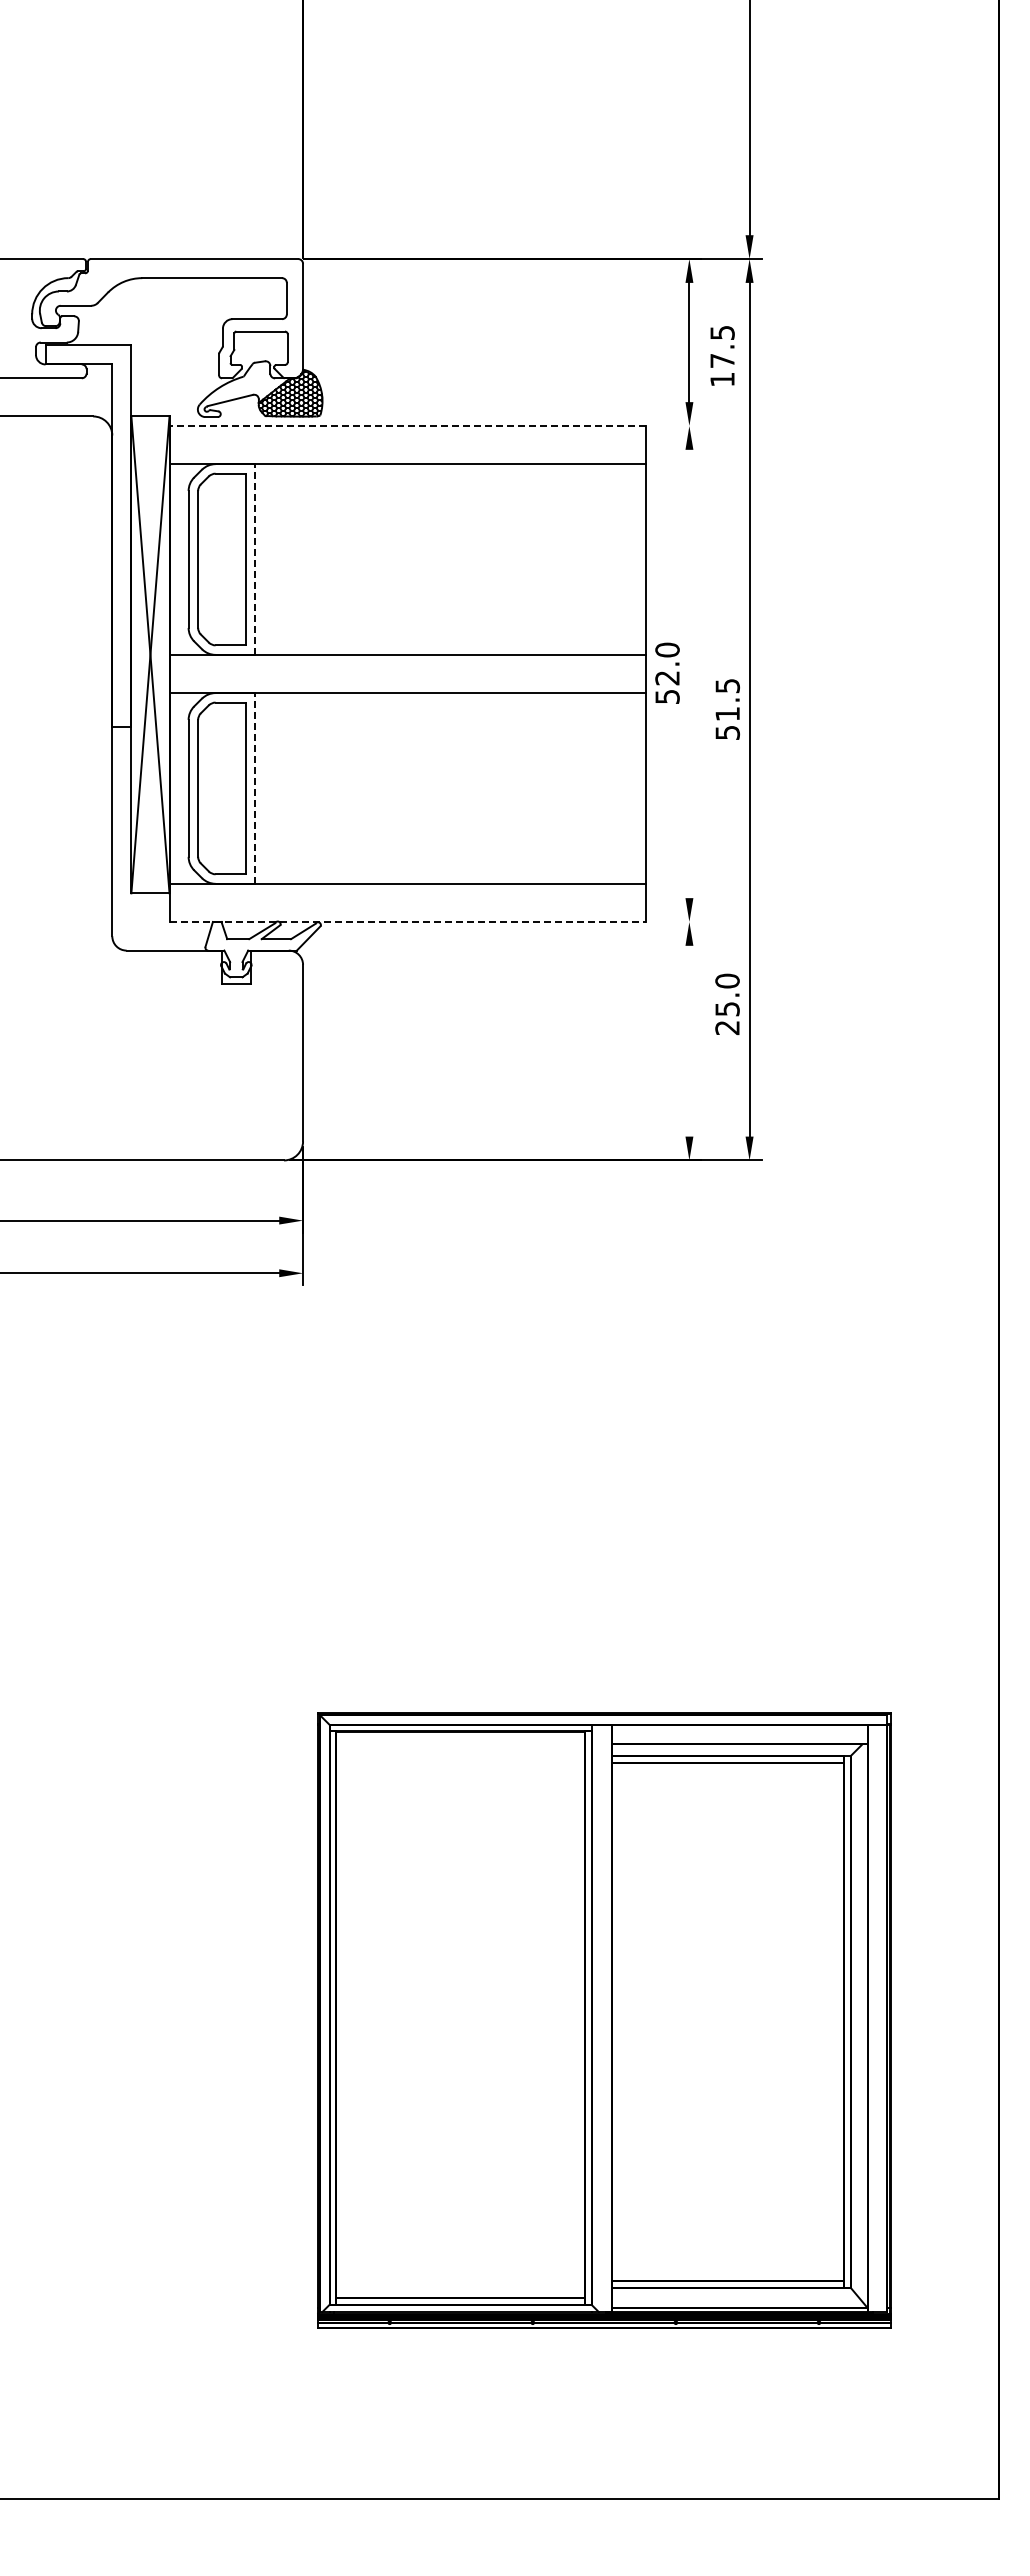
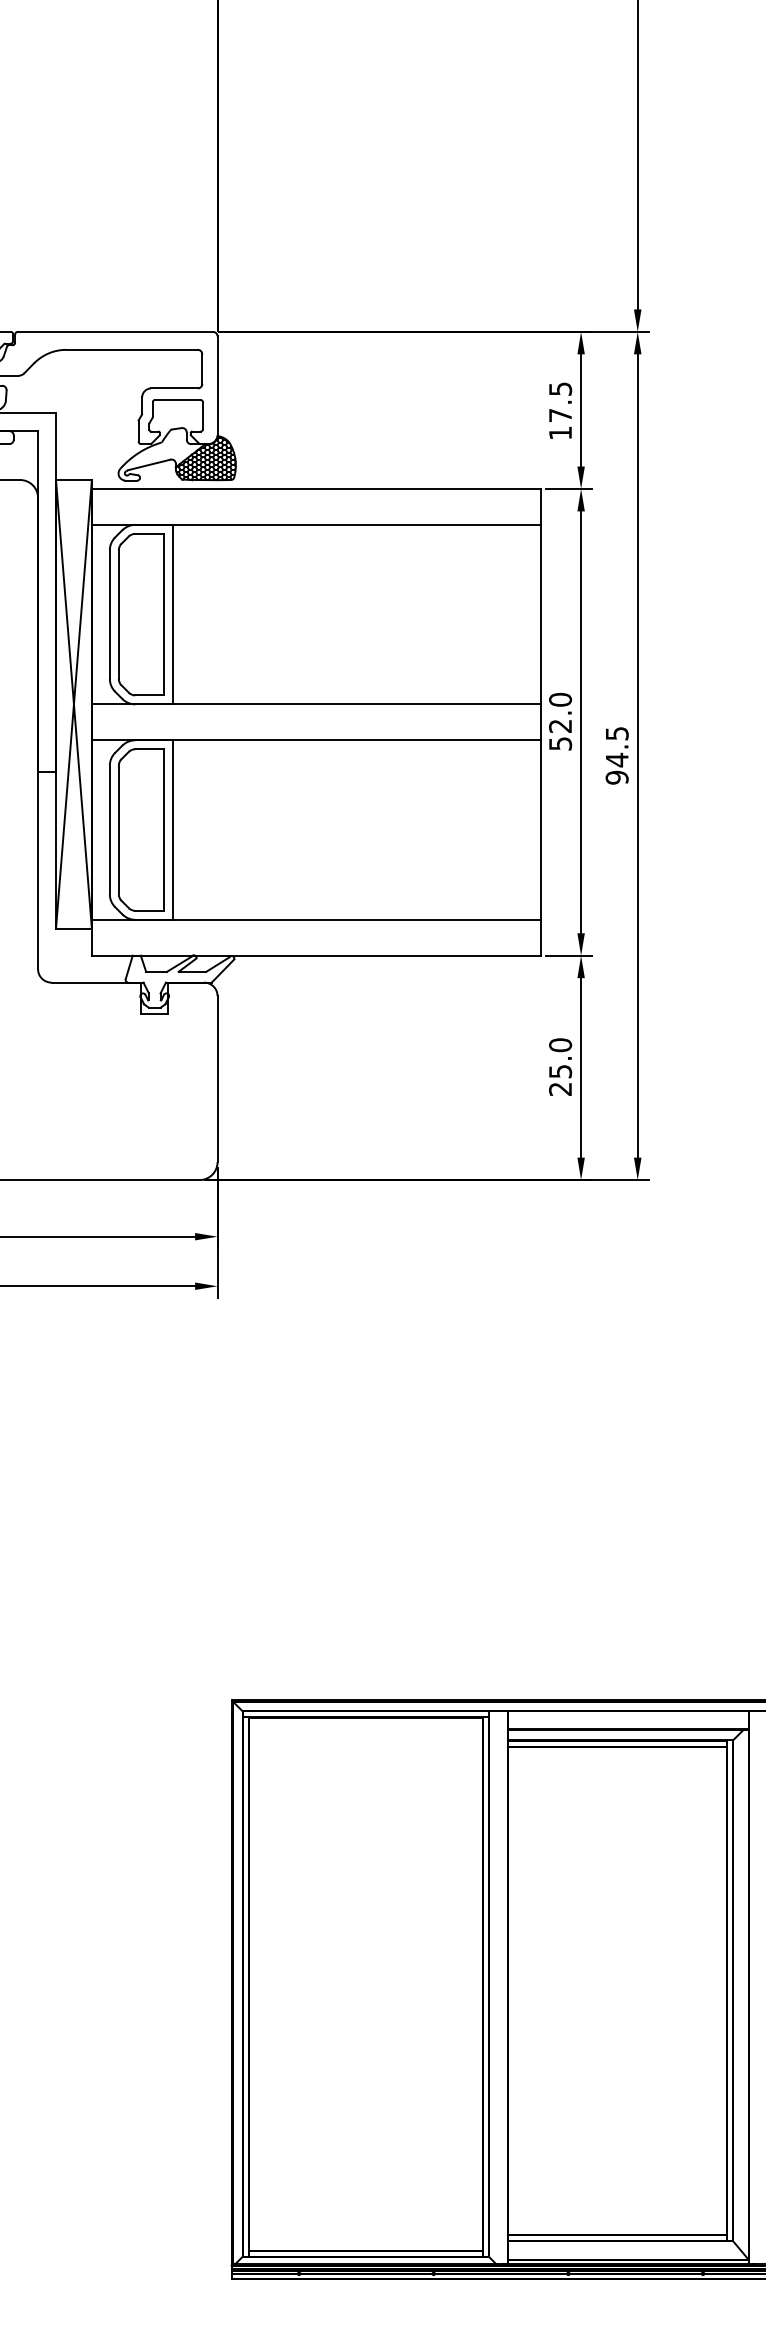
text: (722, 355) -> (560, 410), moved
line: (407, 425) -> (315, 488), dashed -> solid
line: (676, 425) -> (568, 488), added
line: (255, 559) -> (172, 614), dashed -> solid
line: (689, 673) -> (581, 721), added
text: (727, 723) -> (616, 768), 51.5 -> 94.5
line: (255, 787) -> (172, 829), dashed -> solid
line: (408, 921) -> (316, 955), dashed -> solid
line: (676, 921) -> (568, 955), added
text: (727, 1003) -> (560, 1066), moved
line: (689, 1040) -> (581, 1067), added

